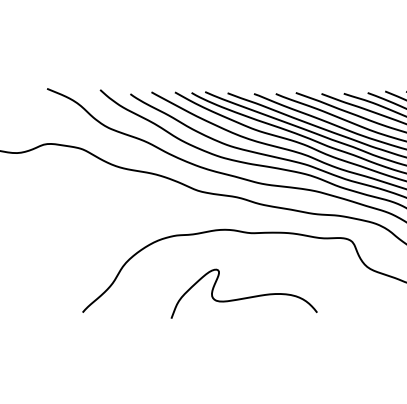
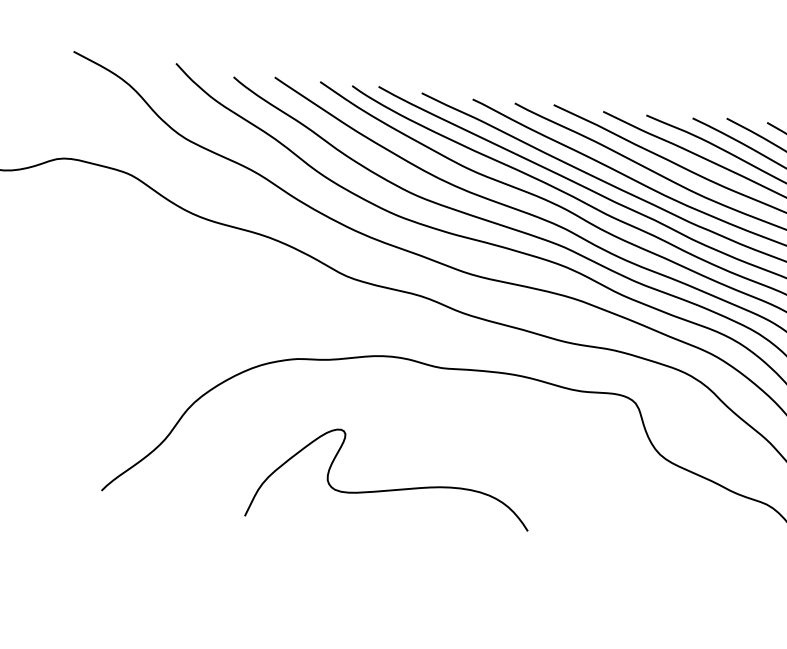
curve: (243, 297) -> (388, 488), moved

